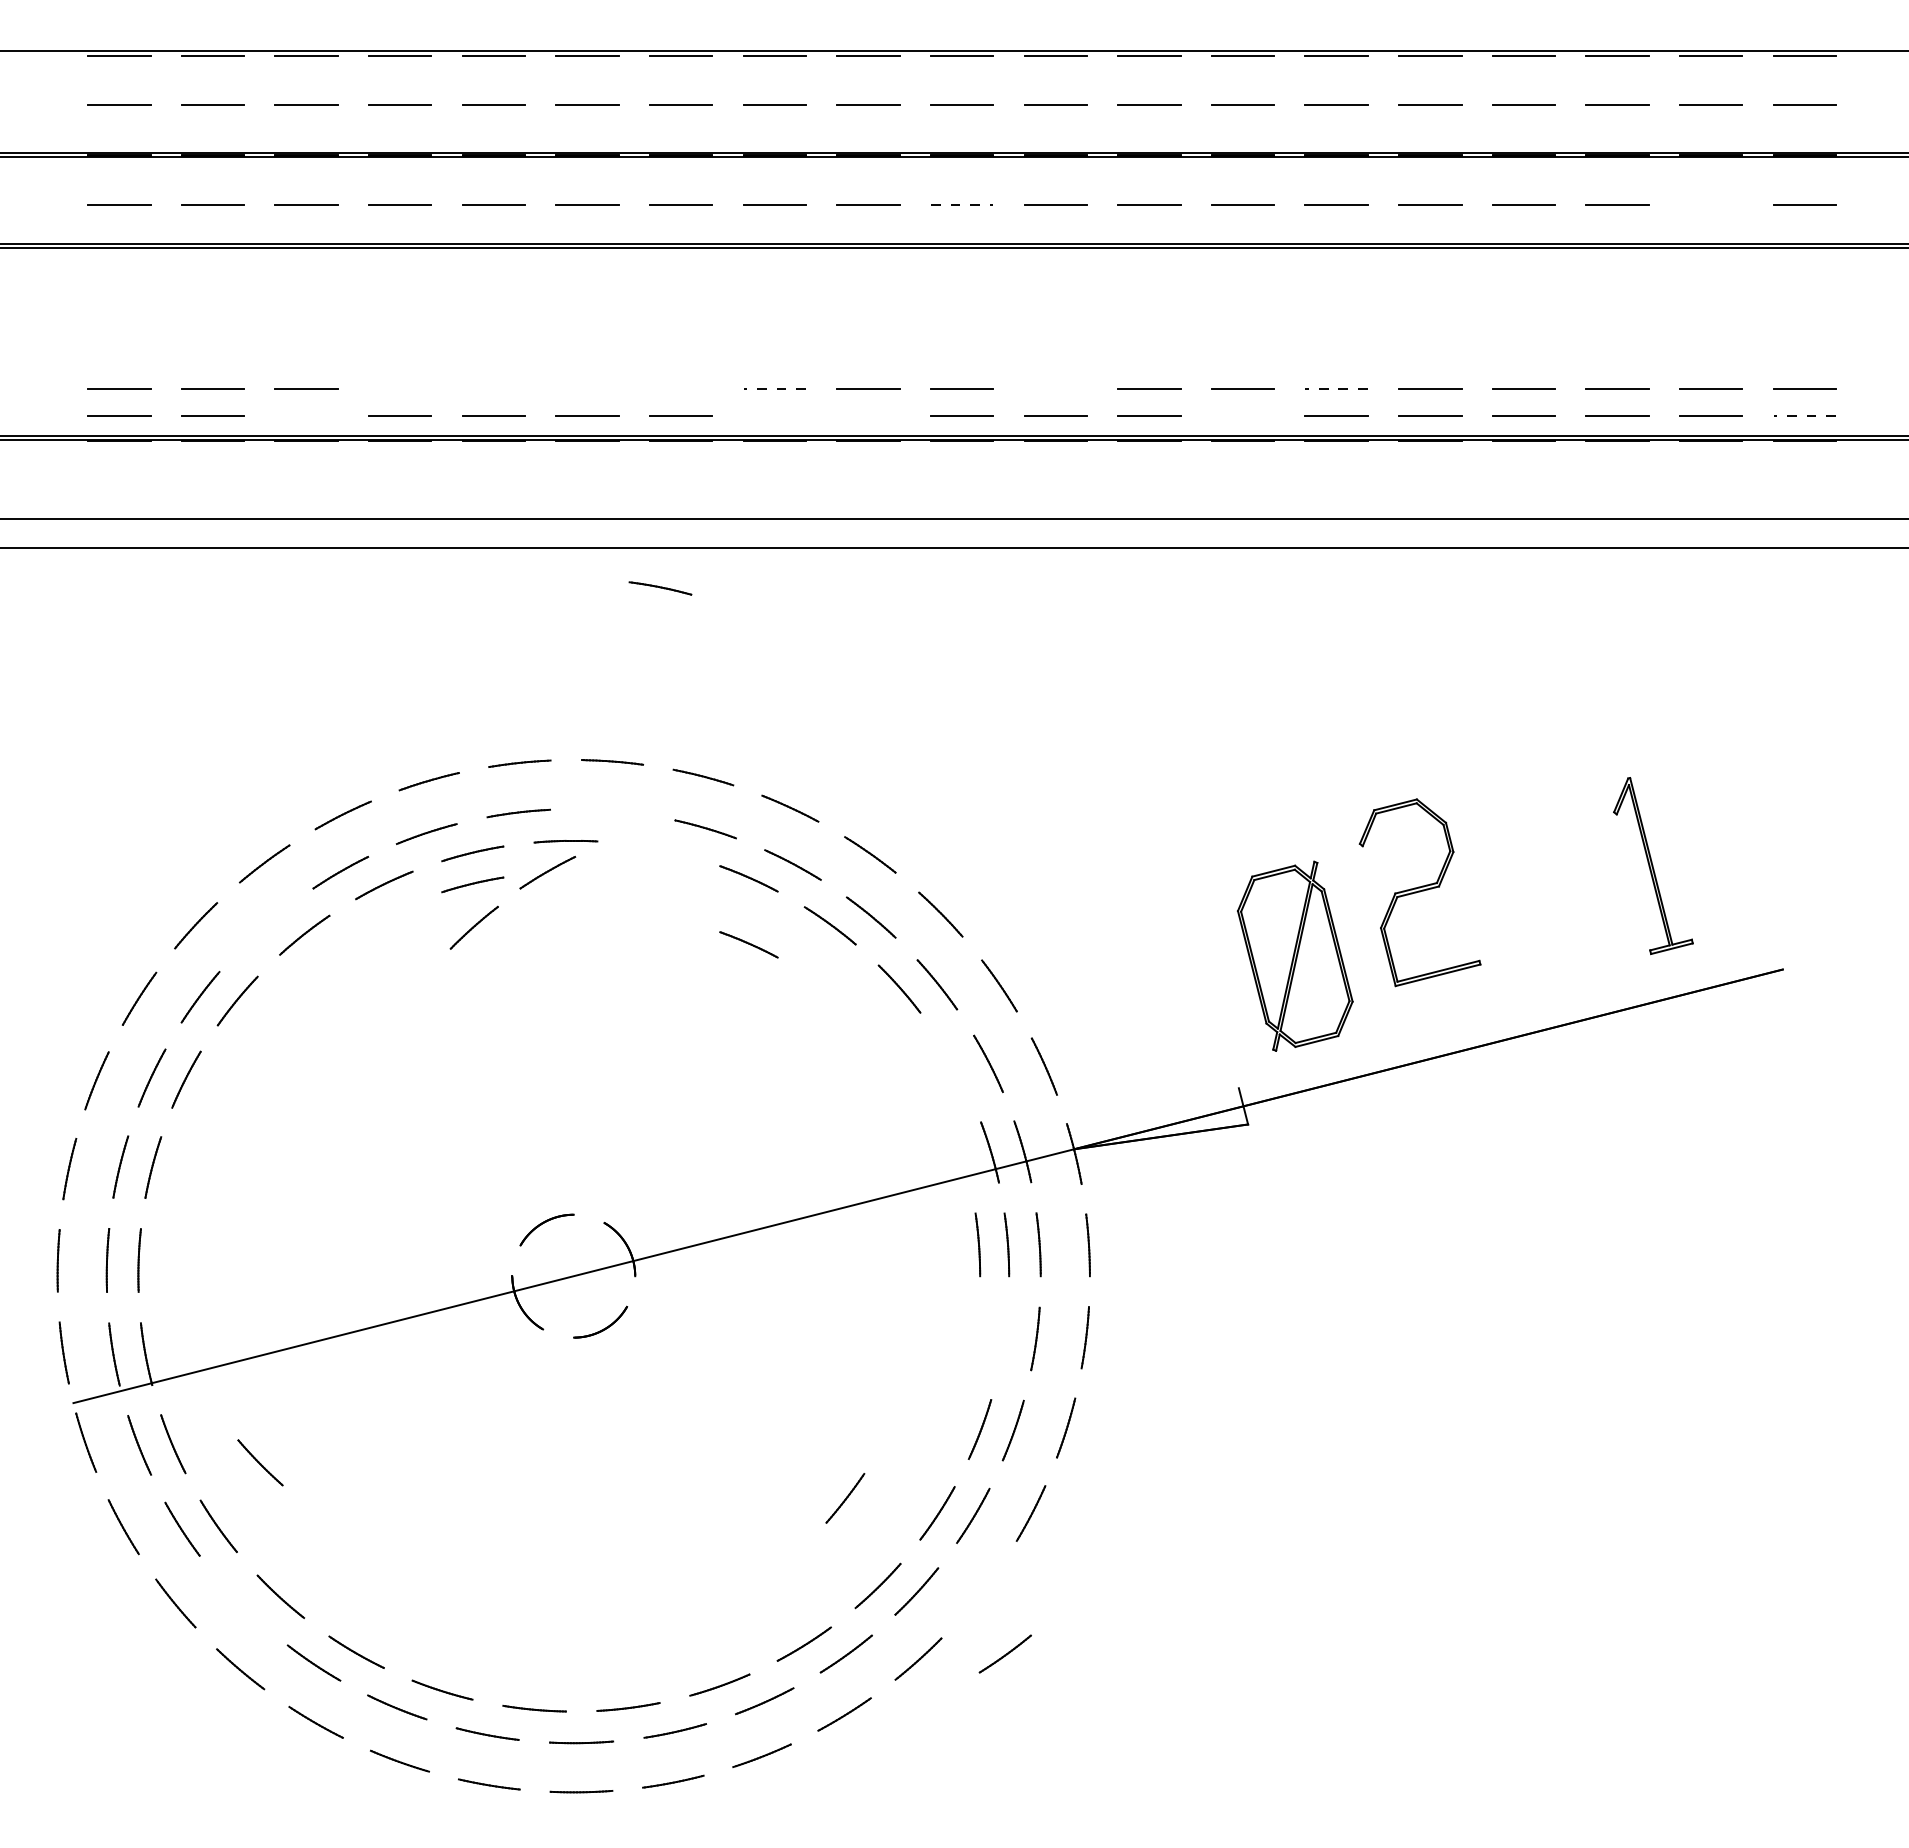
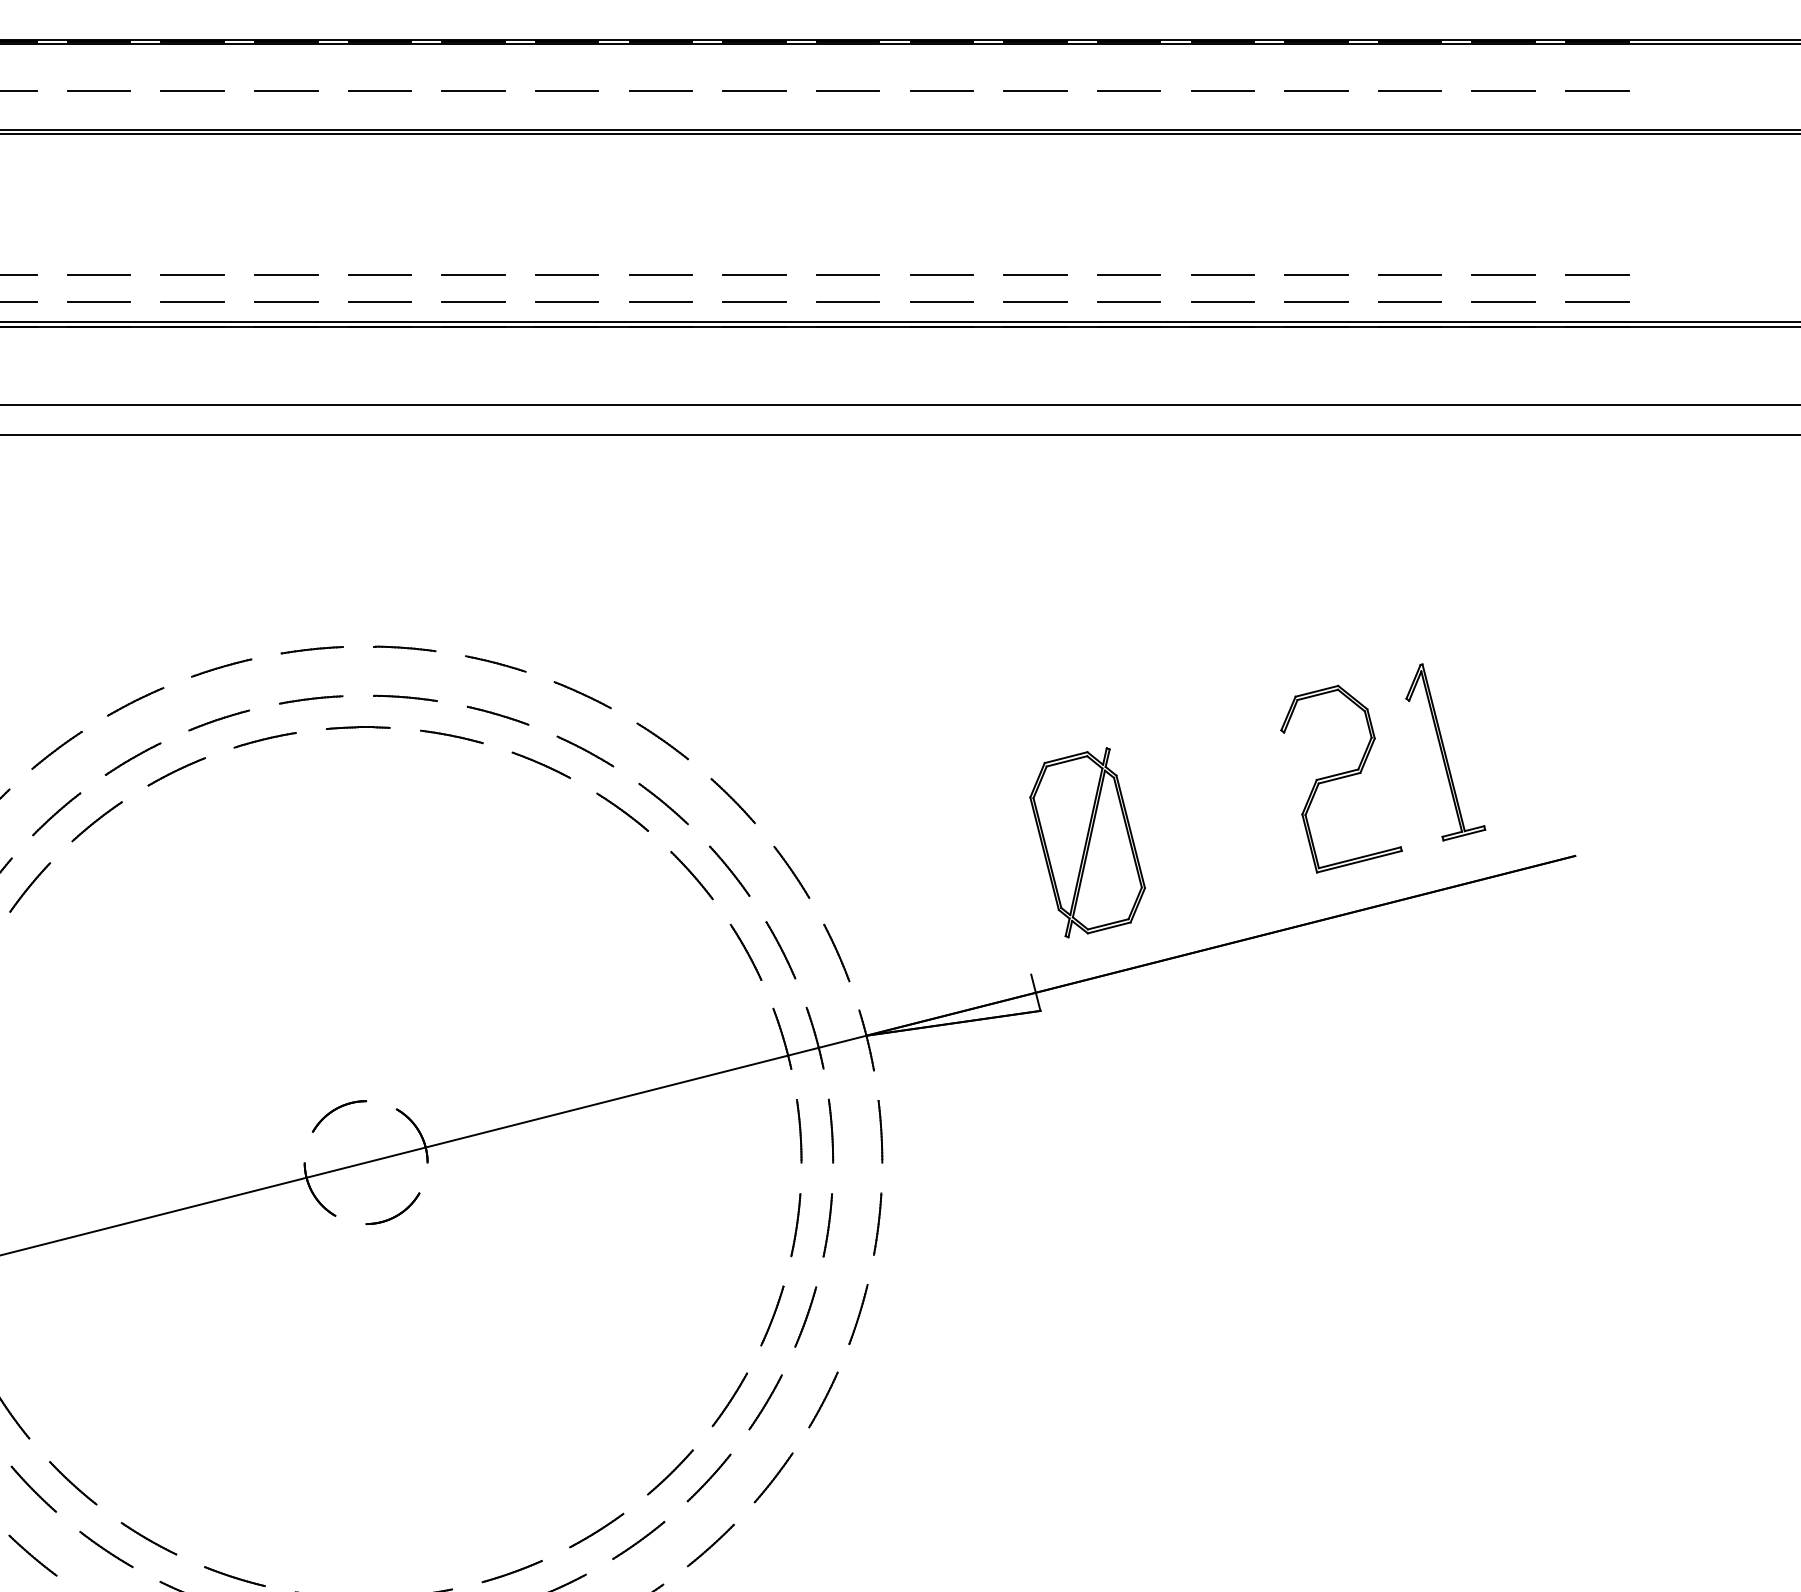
line: (962, 204) -> (754, 90), dashed -> solid
line: (1711, 204) -> (1503, 90), added
line: (399, 388) -> (191, 274), added
line: (493, 388) -> (285, 274), added
line: (587, 388) -> (379, 274), added
line: (680, 388) -> (472, 274), added
line: (774, 388) -> (566, 274), dashed -> solid
line: (1055, 388) -> (847, 274), added
line: (1336, 388) -> (1128, 274), dashed -> solid
line: (306, 415) -> (98, 301), added
line: (774, 415) -> (566, 301), added
line: (868, 415) -> (660, 301), added
line: (1242, 415) -> (1034, 301), added
line: (1804, 415) -> (1596, 301), dashed -> solid
line: (660, 588) -> (451, 736), moved
line: (613, 811) -> (405, 697), added
part: (547, 872) -> (339, 758), removed
part: (472, 884) -> (264, 770), removed
part: (1419, 892) -> (1340, 778), moved
line: (473, 927) -> (55, 813), moved
part: (748, 944) -> (540, 830), removed
part: (953, 1065) -> (745, 951), added
part: (977, 1244) -> (769, 1130), removed
part: (1003, 1338) -> (795, 1224), added
line: (260, 1462) -> (33, 1488), moved
part: (845, 1498) -> (773, 1477), moved
part: (1004, 1653) -> (796, 1539), removed

